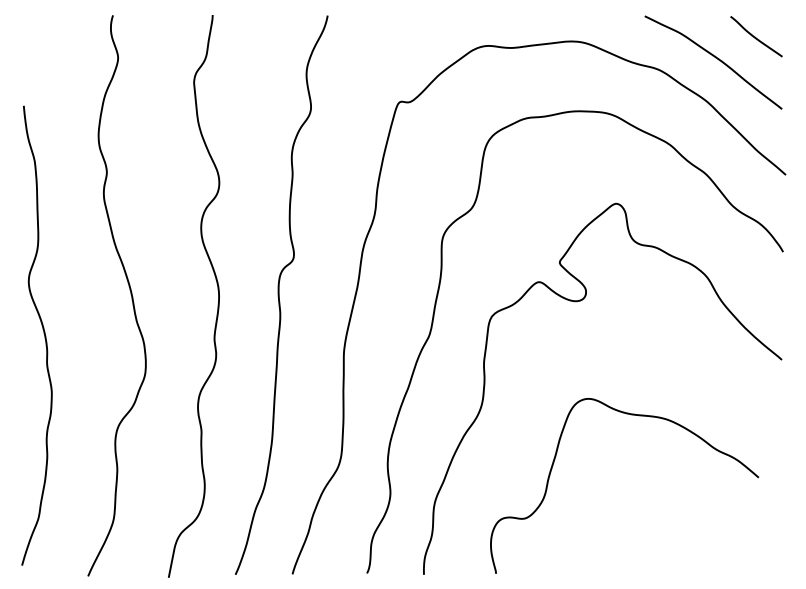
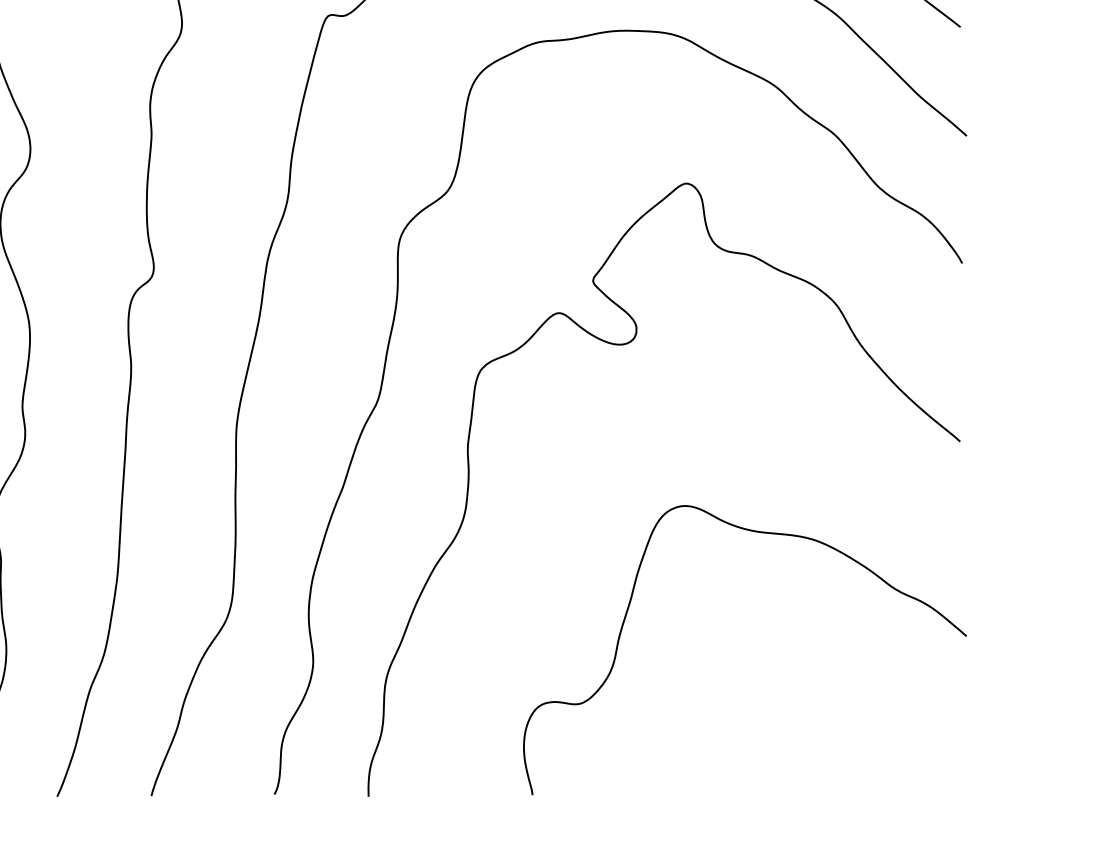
curve: (631, 415) -> (756, 533), moved

